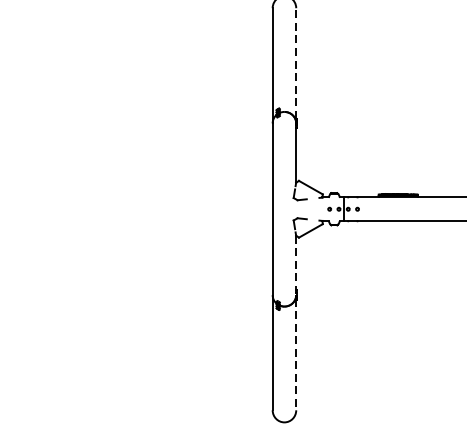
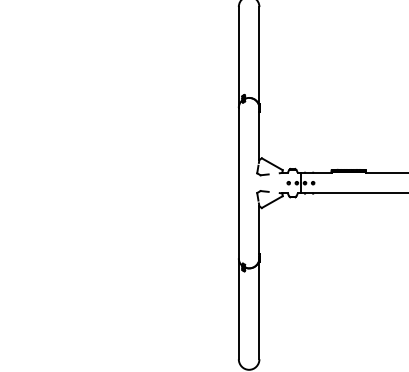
line: (296, 63) -> (259, 55), dashed -> solid
line: (296, 323) -> (259, 283), dashed -> solid

